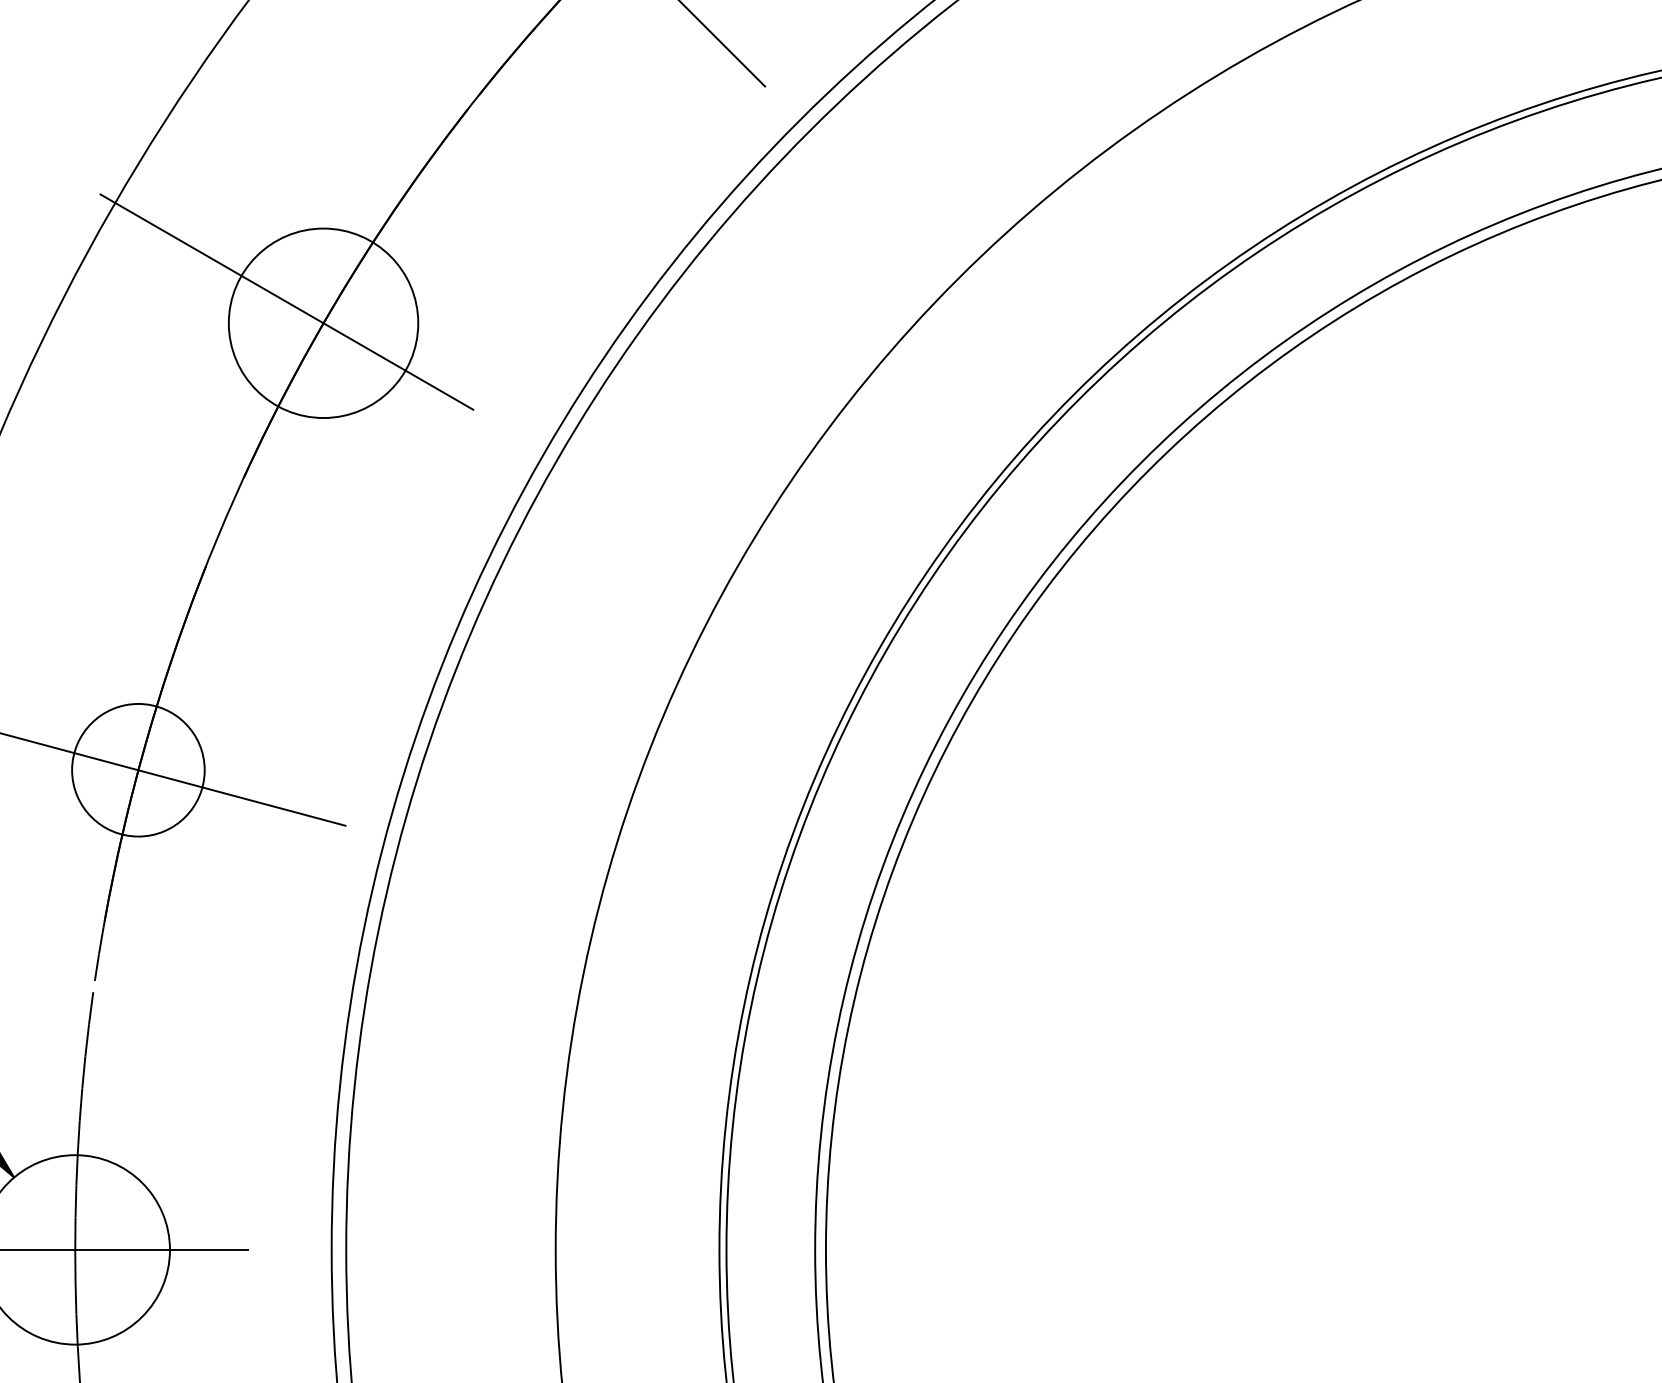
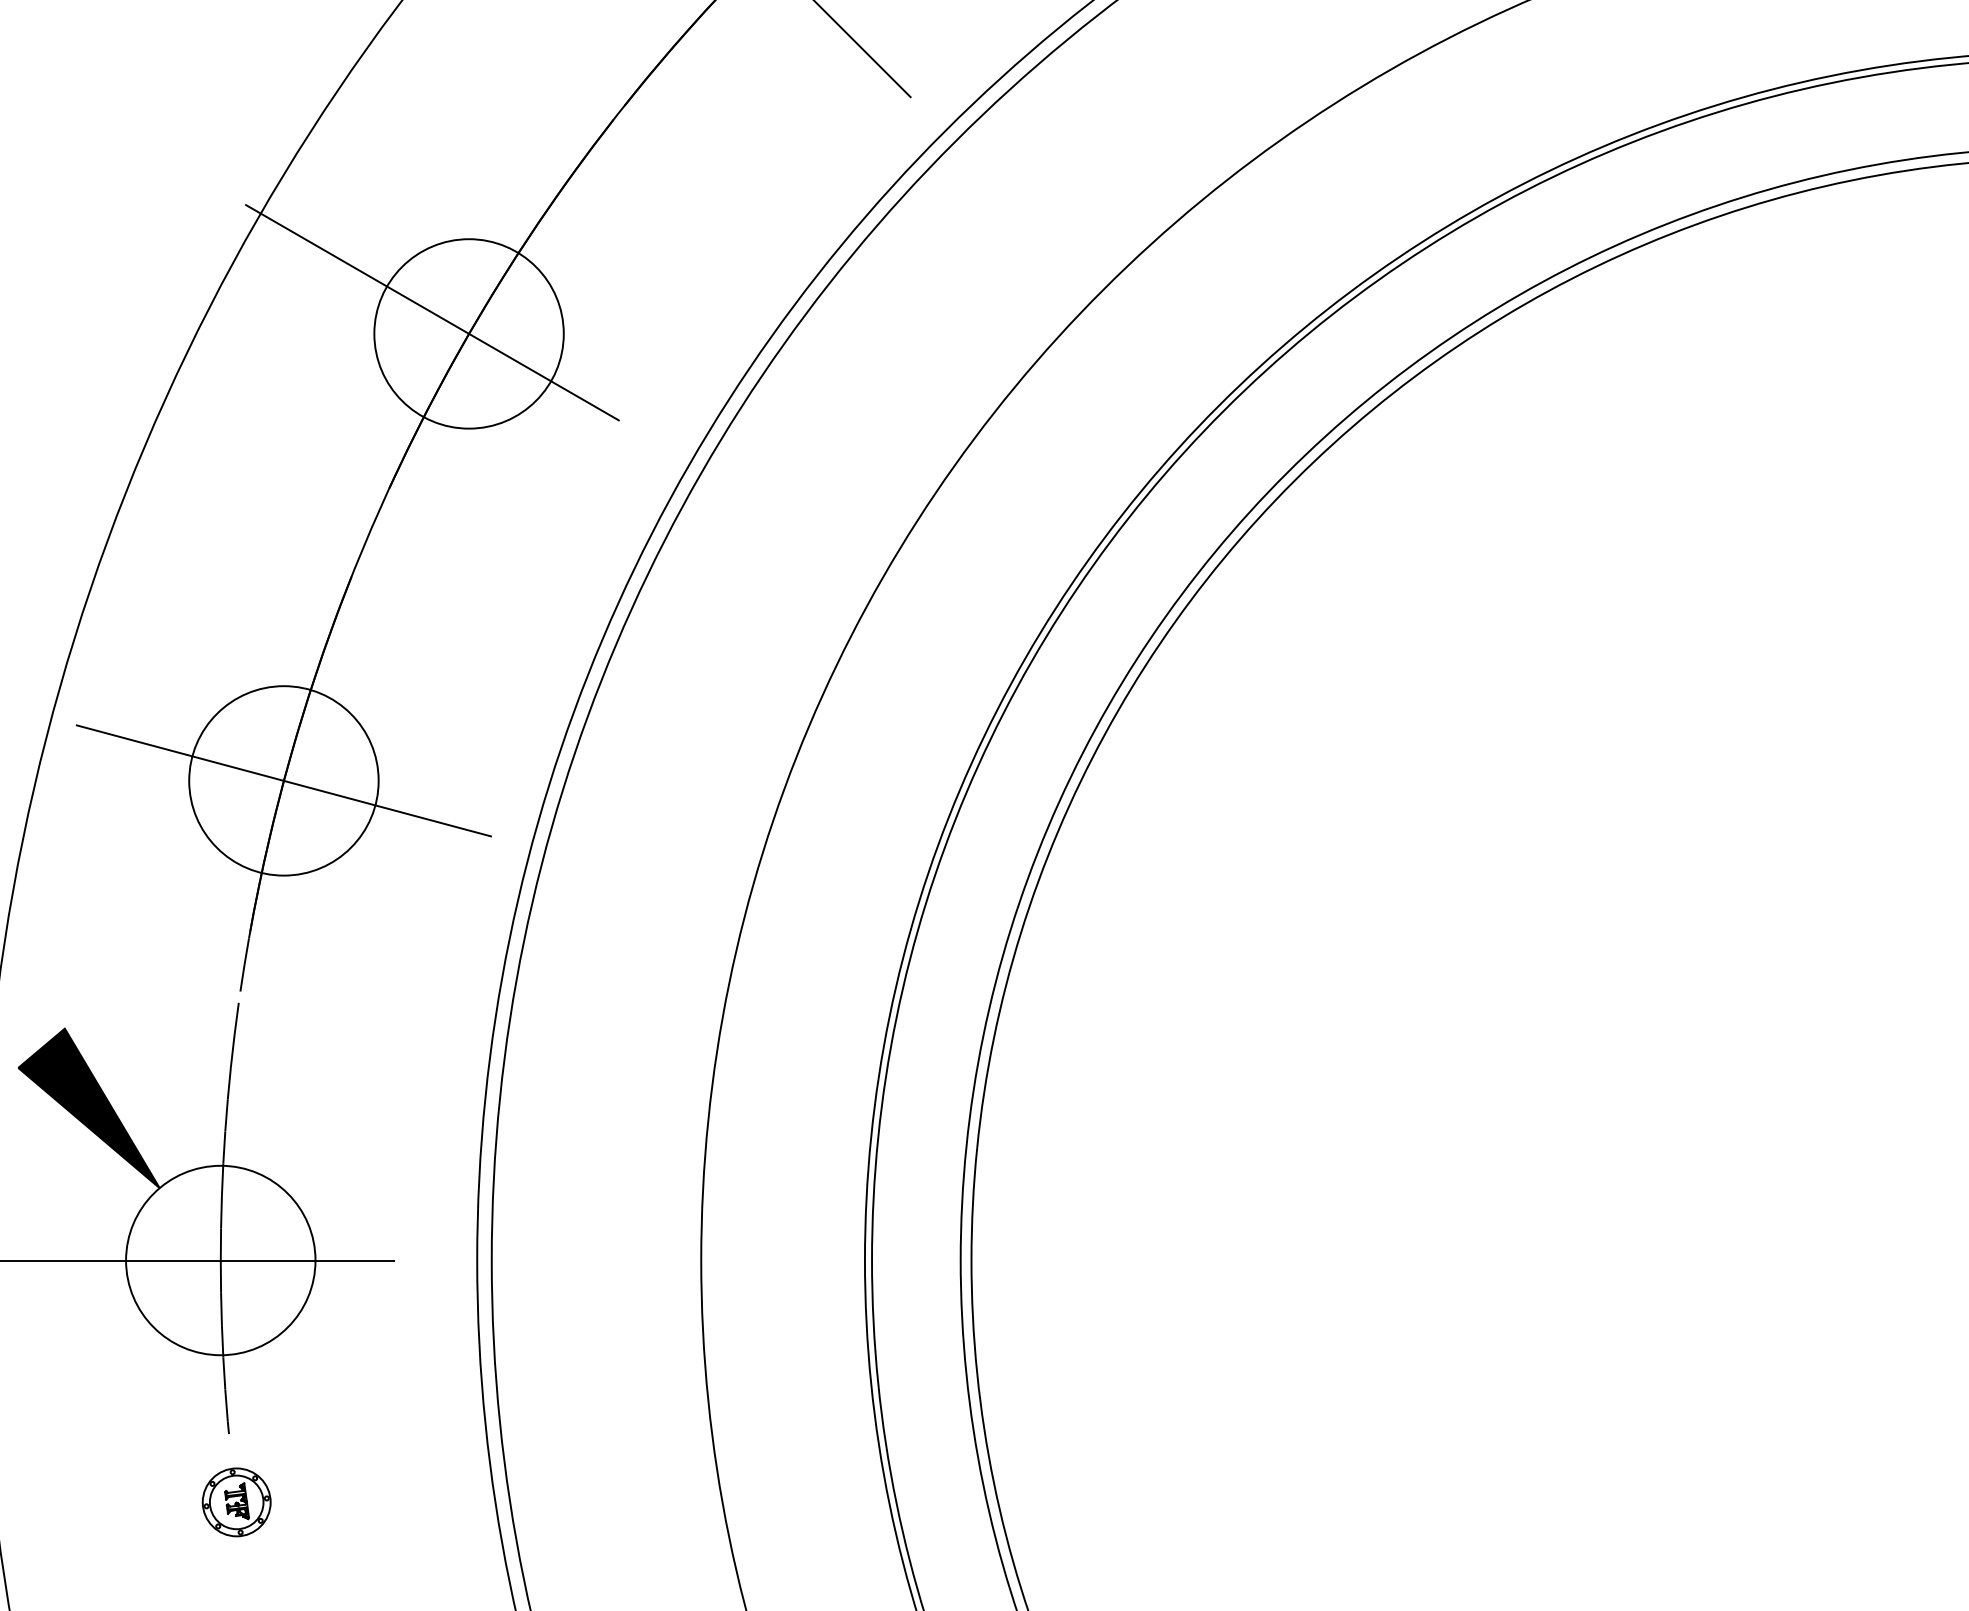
circle: (137, 769) -> (283, 780), size x1.43

